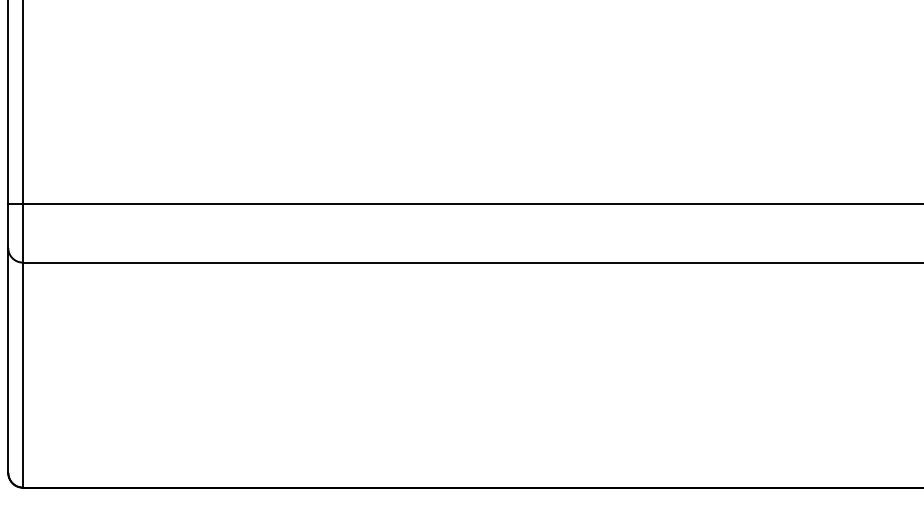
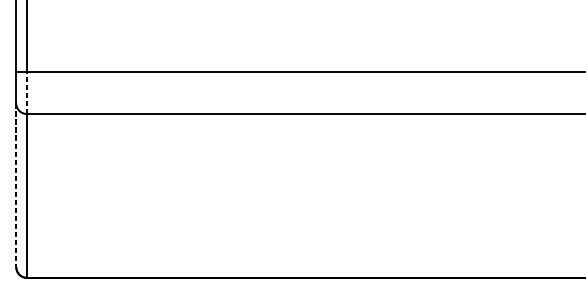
line: (23, 233) -> (27, 92), solid -> dashed
line: (8, 360) -> (16, 185), solid -> dashed

